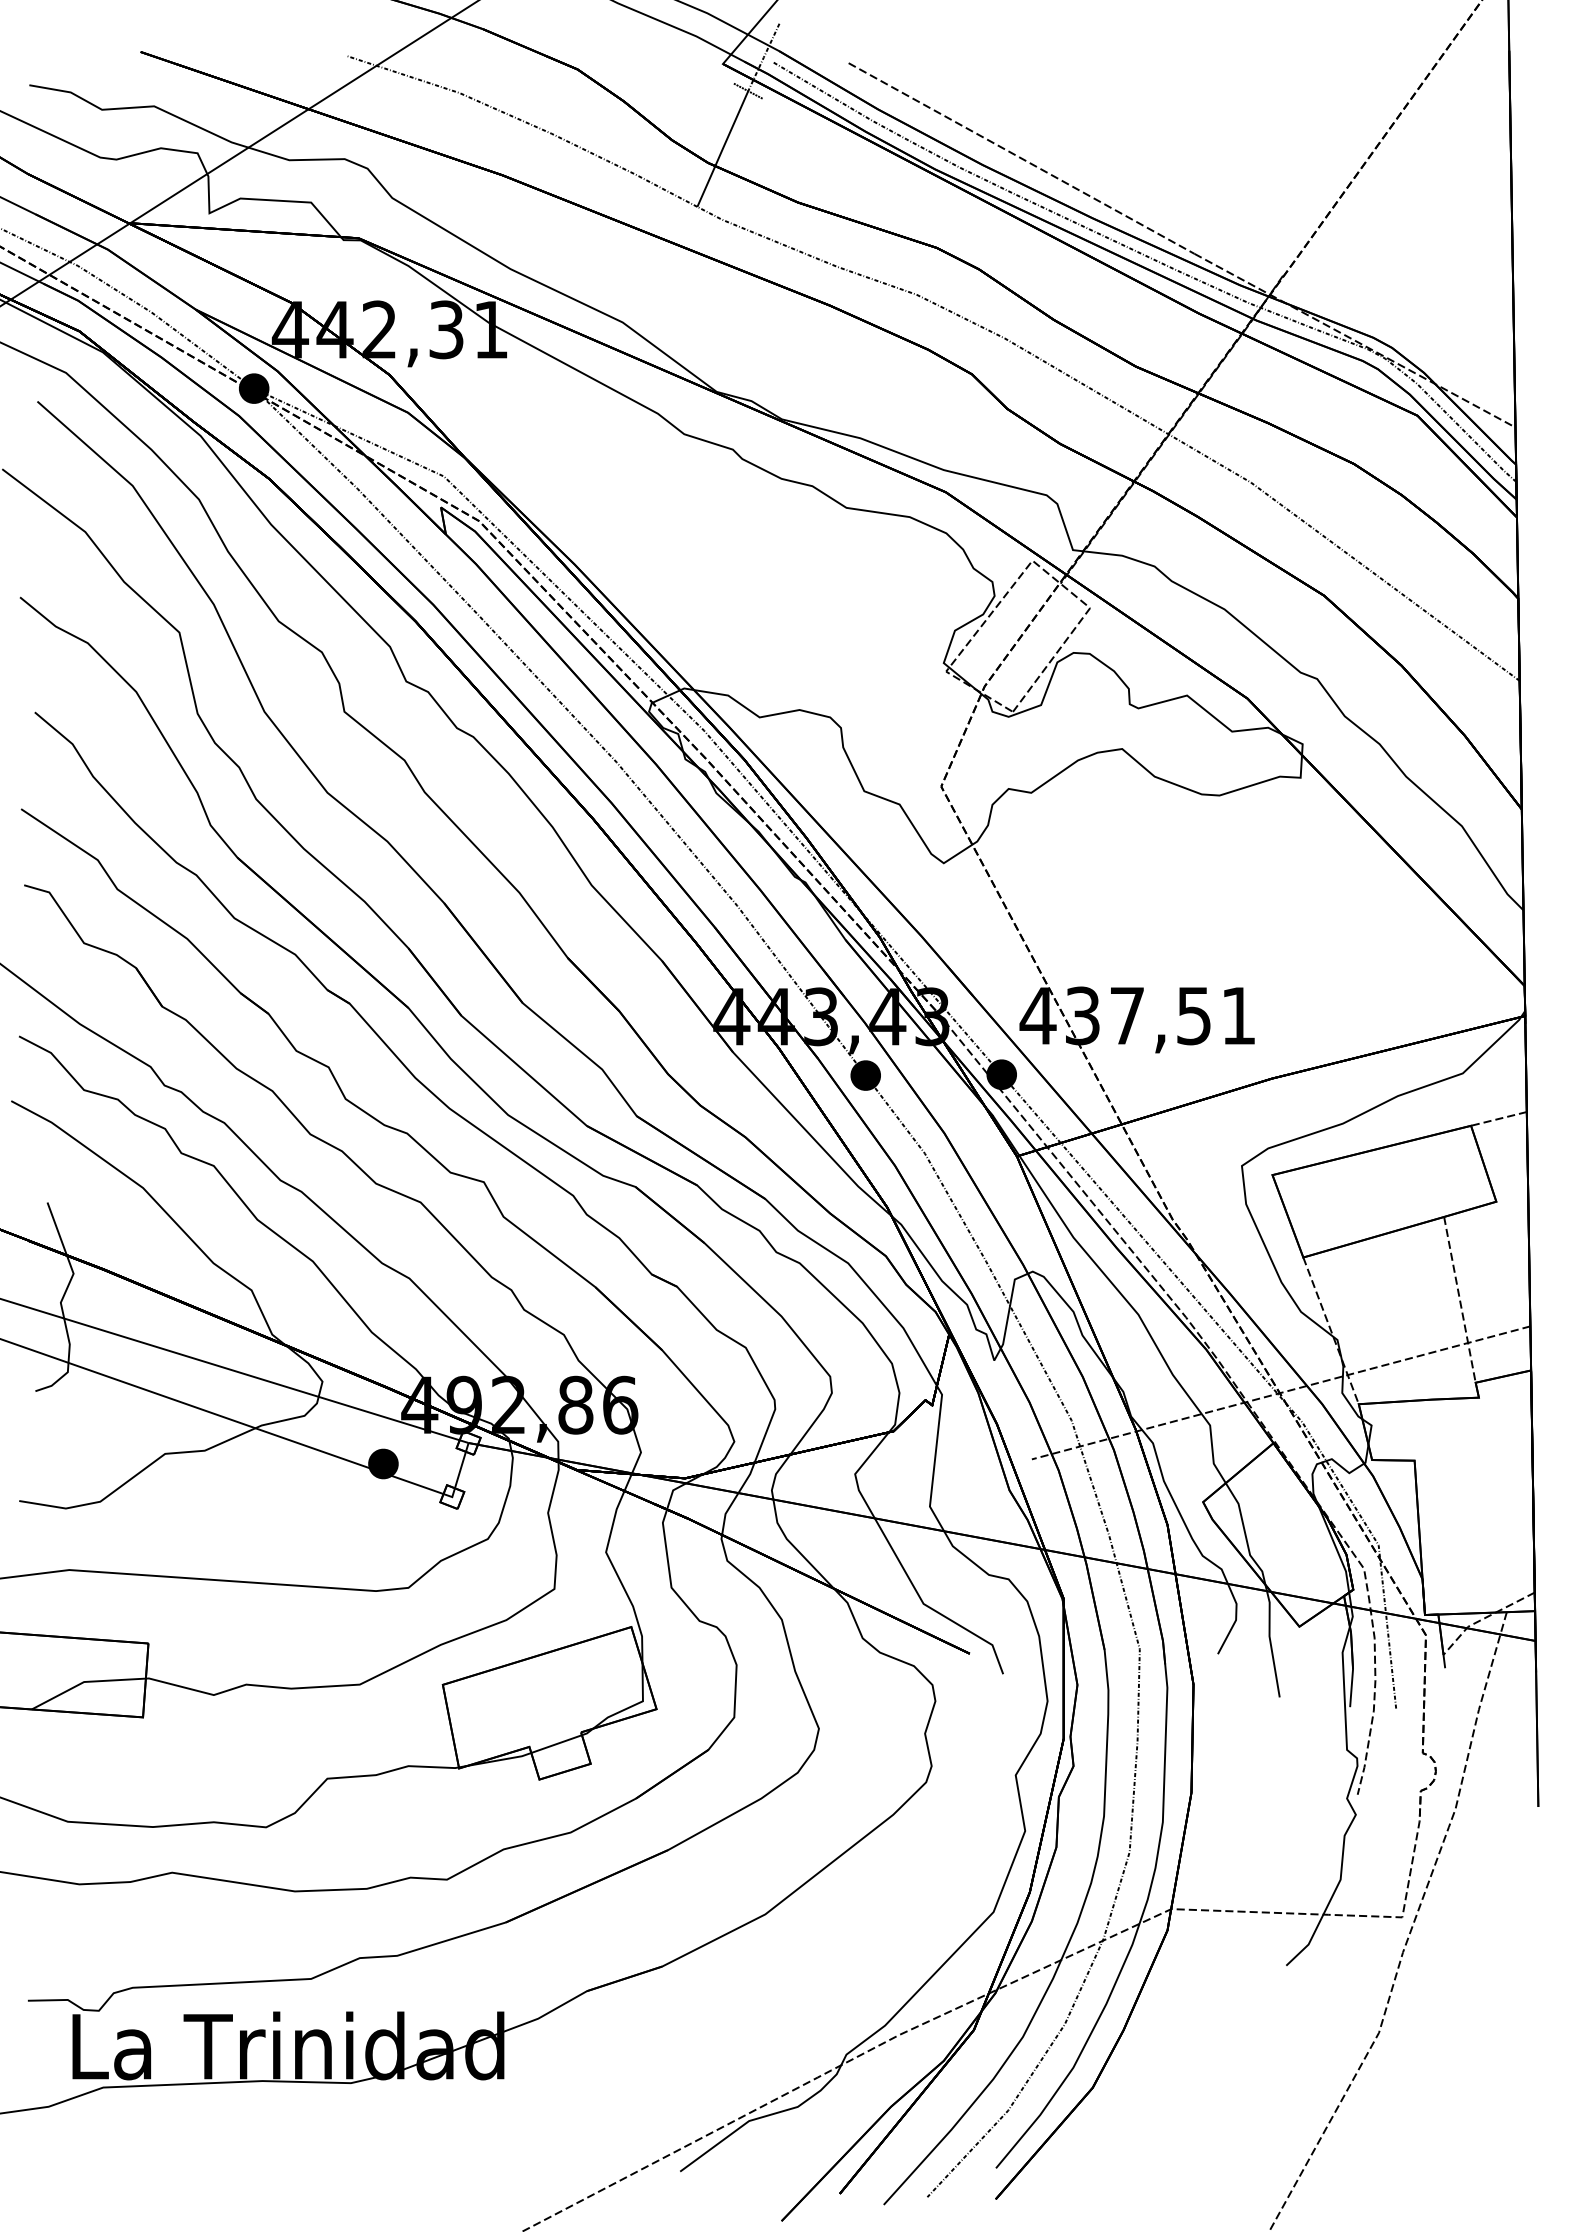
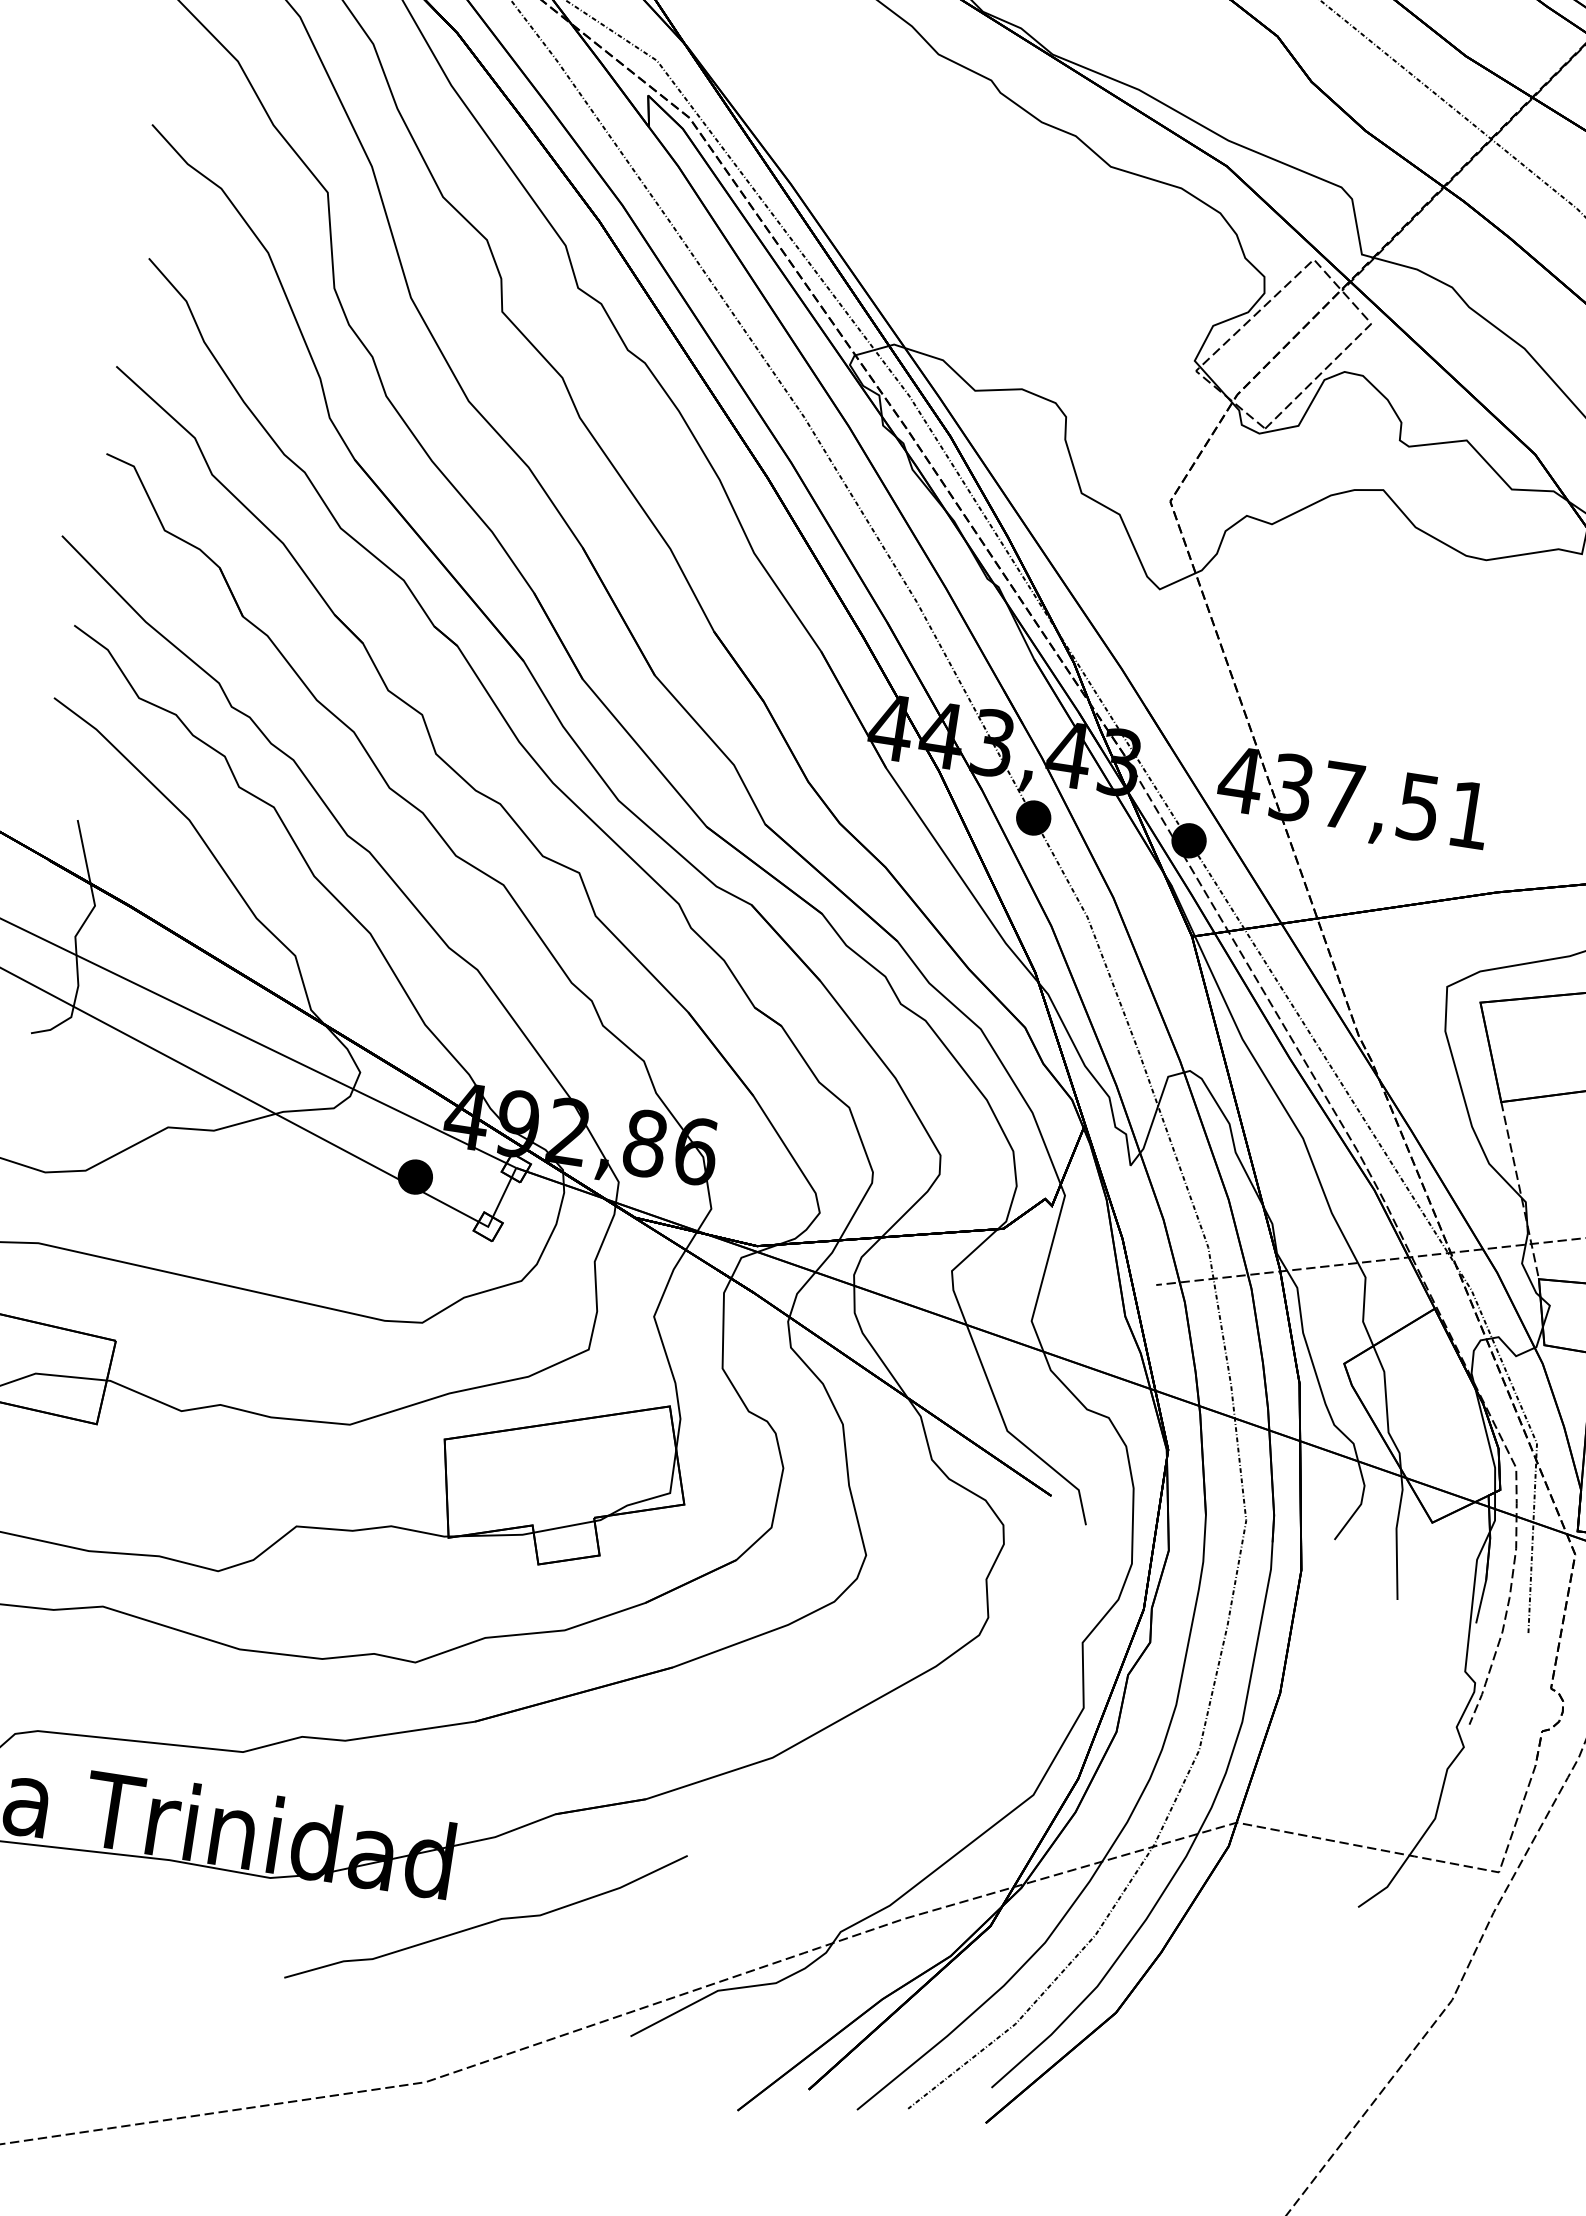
curve: (542, 2092) -> (487, 1922), added

